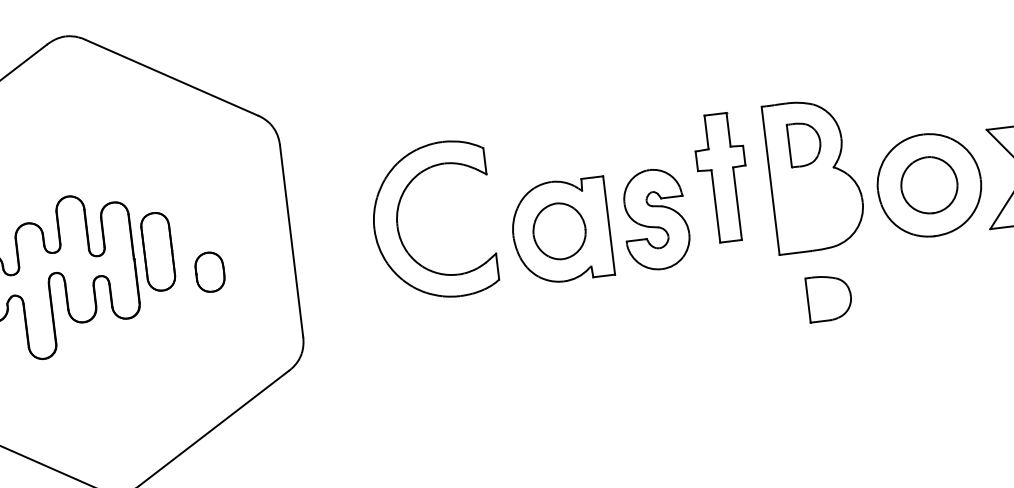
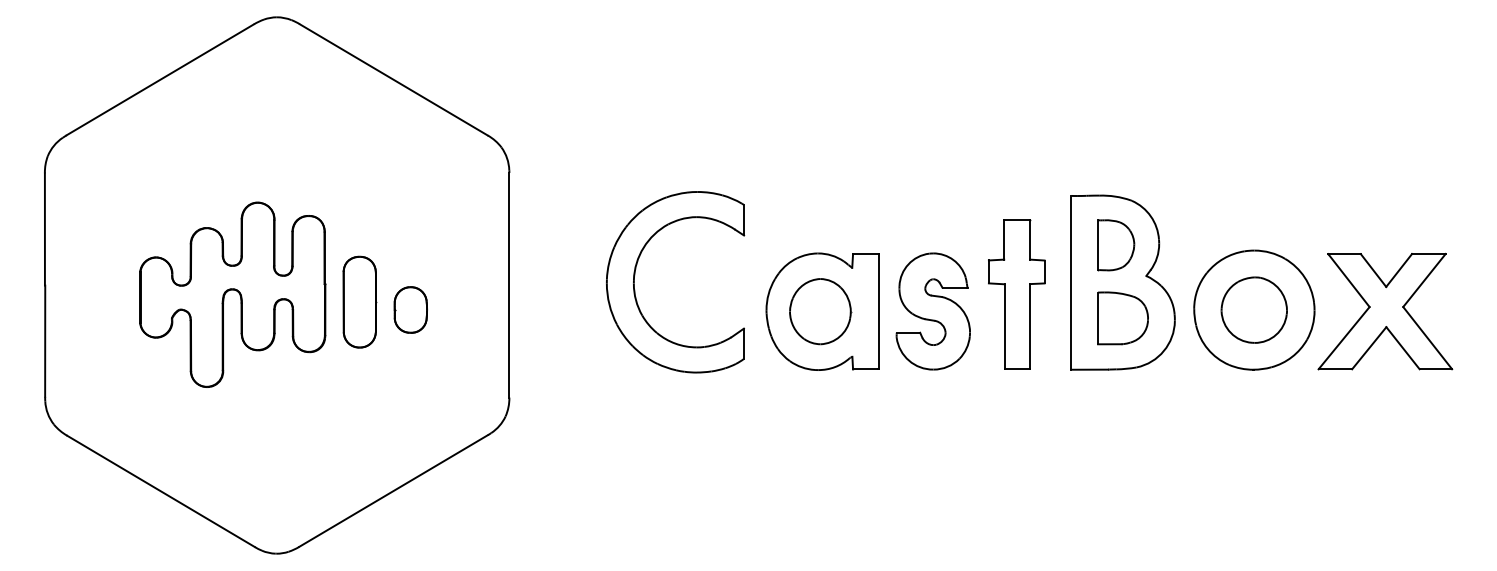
part: (722, 177) -> (1016, 294), moved
part: (157, 251) -> (359, 301), moved
part: (829, 298) -> (1122, 318), moved

